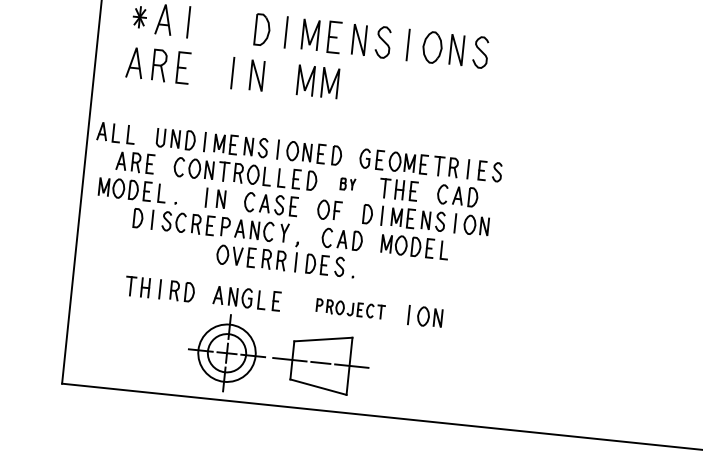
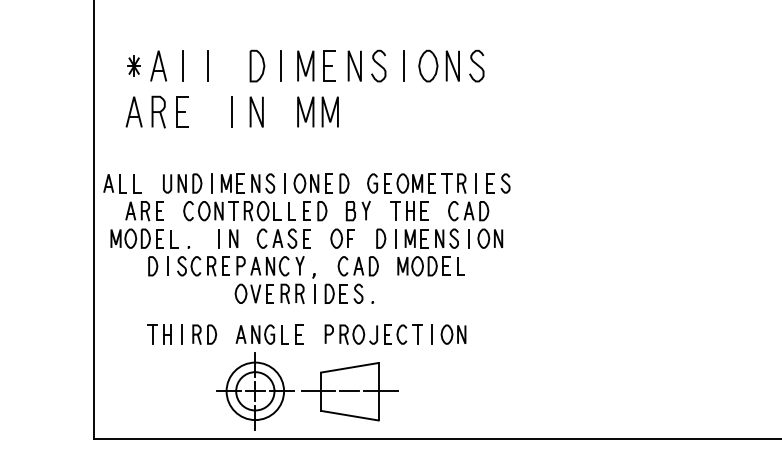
line: (212, 24) -> (207, 65), added
part: (347, 183) -> (357, 210), size x1.67
part: (350, 308) -> (373, 334), size x1.43

